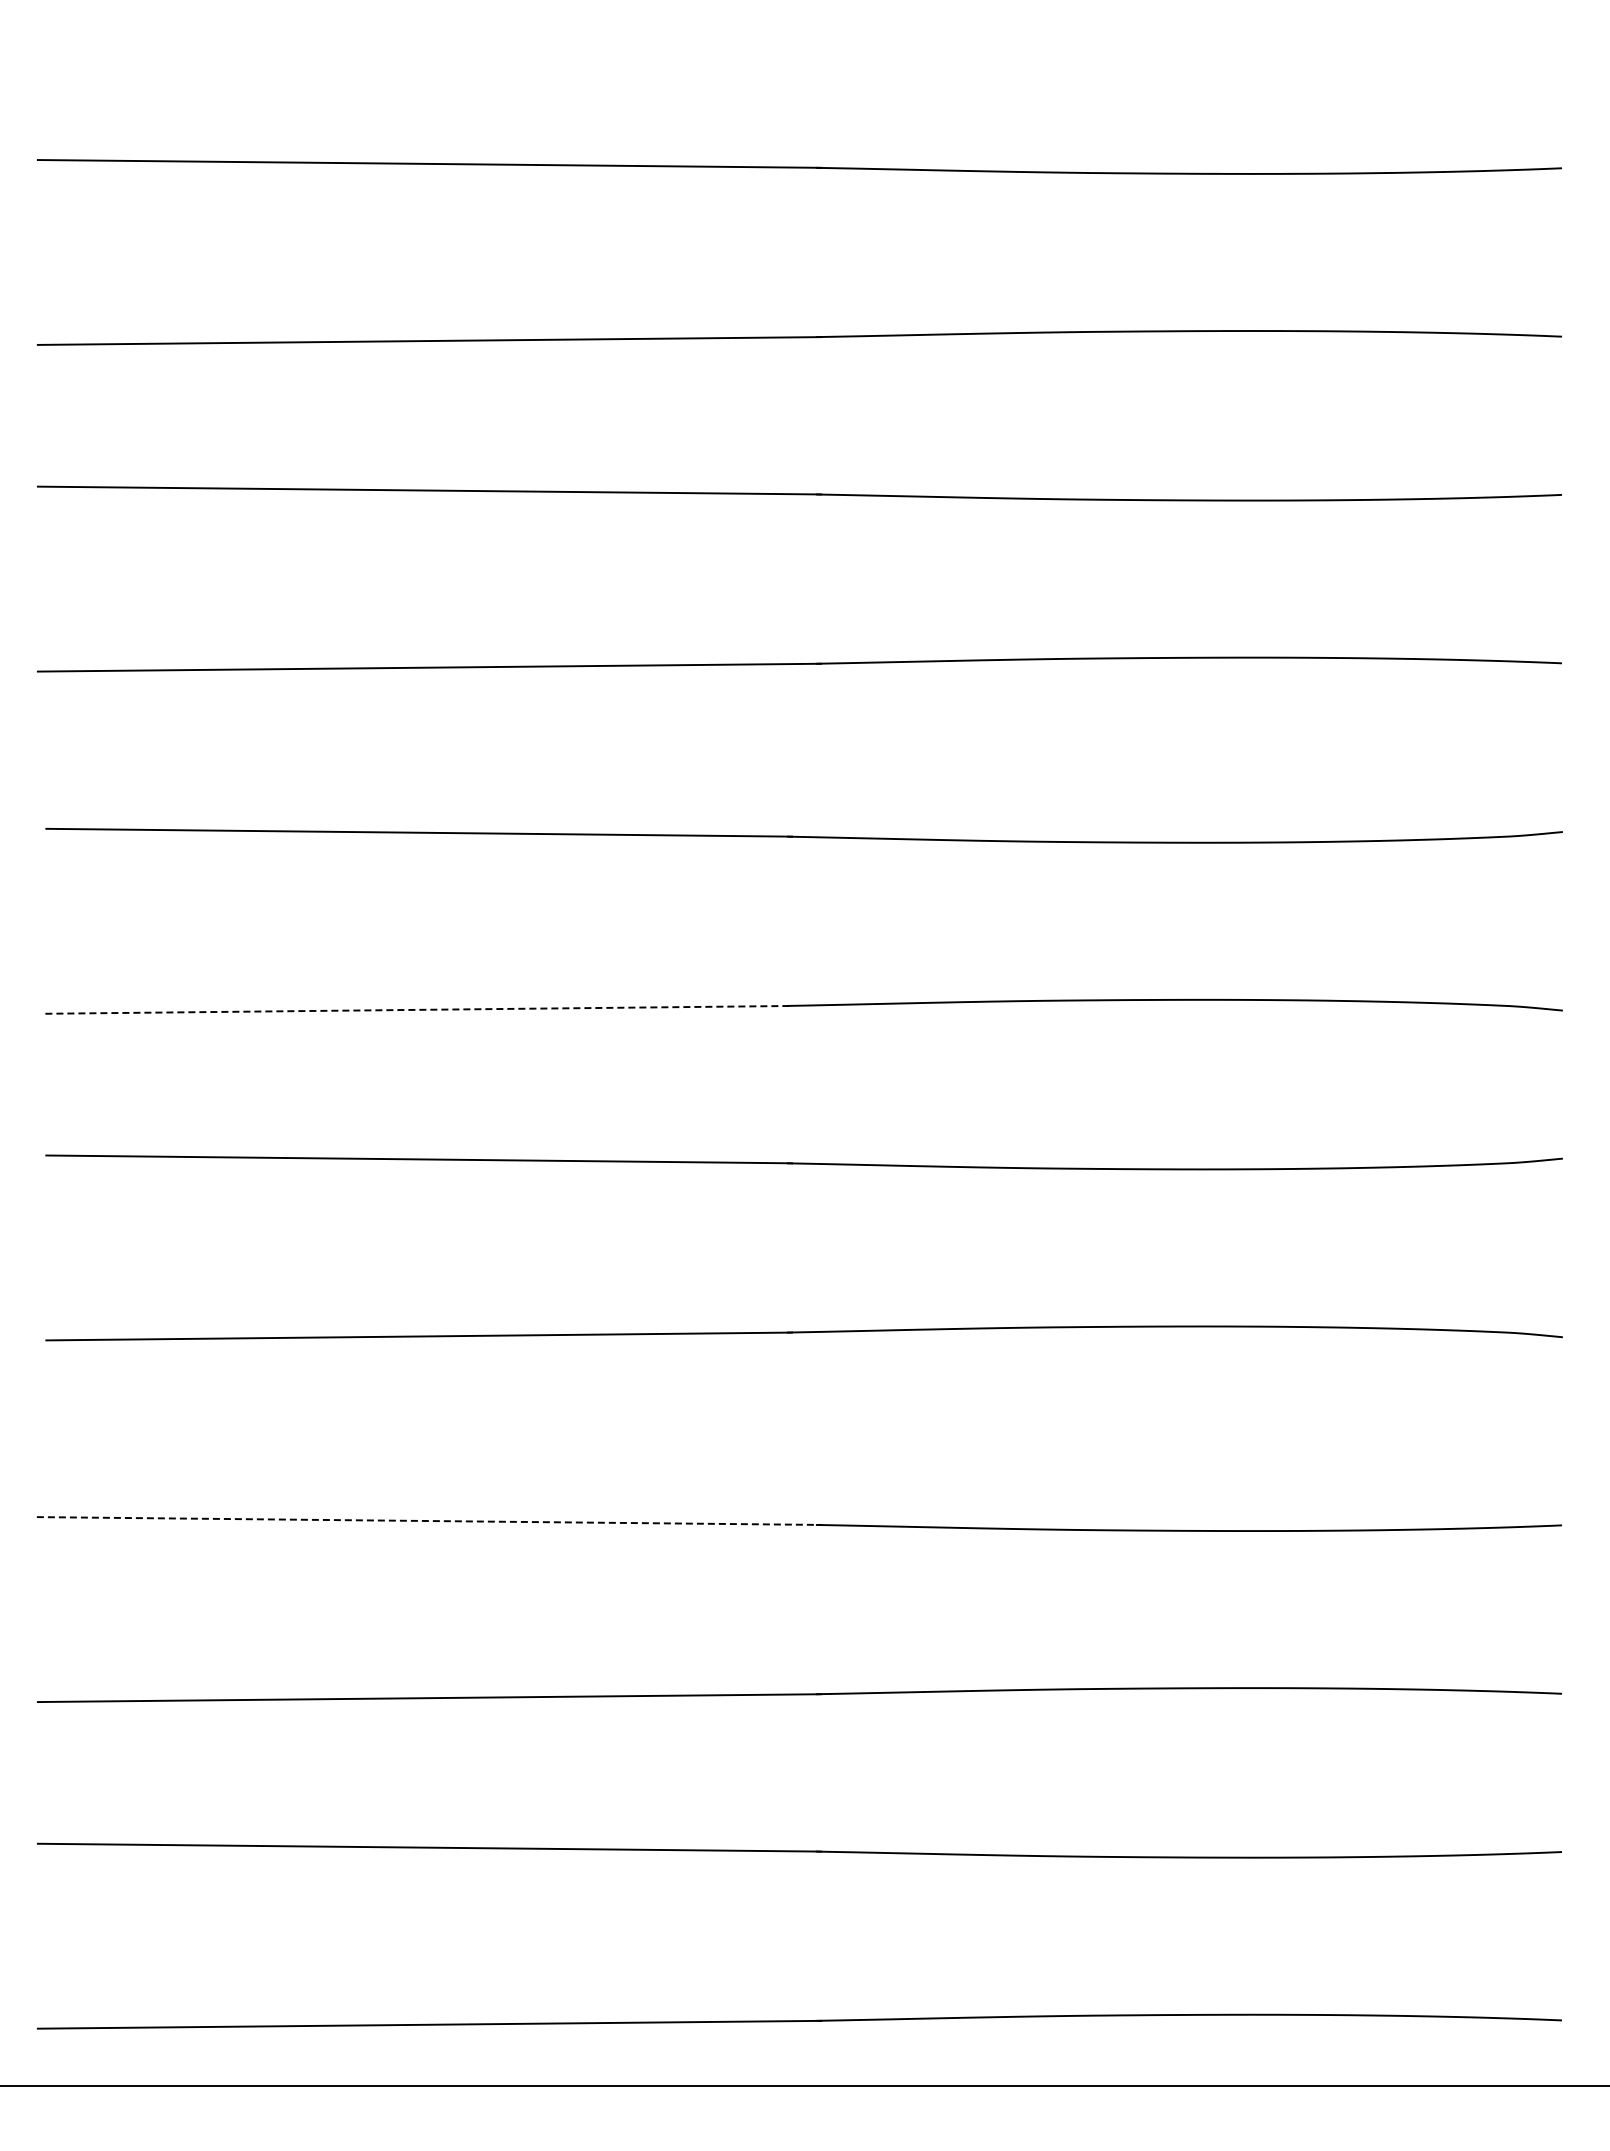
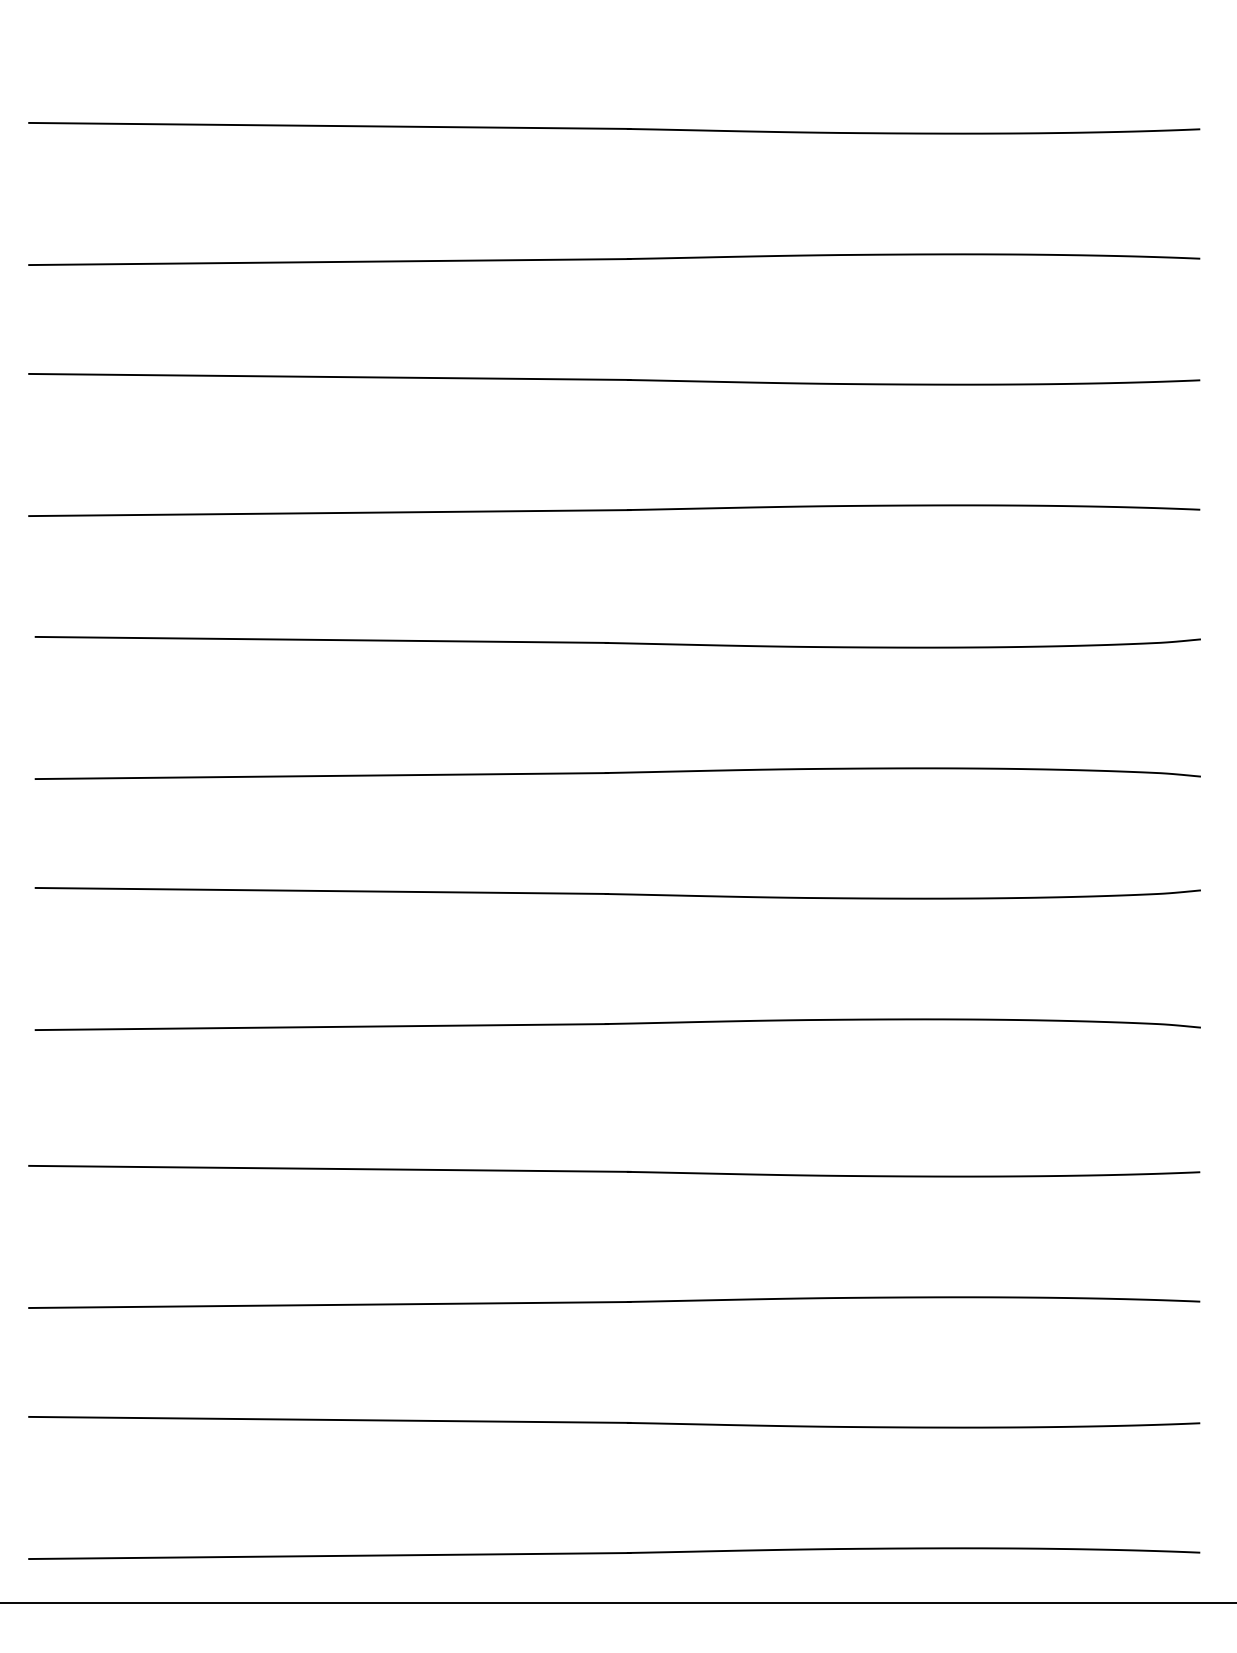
line: (419, 1009) -> (322, 775), dashed -> solid
line: (429, 1521) -> (329, 1169), dashed -> solid

